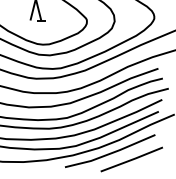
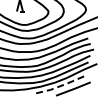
line: (112, 153) -> (62, 85), solid -> dashed

